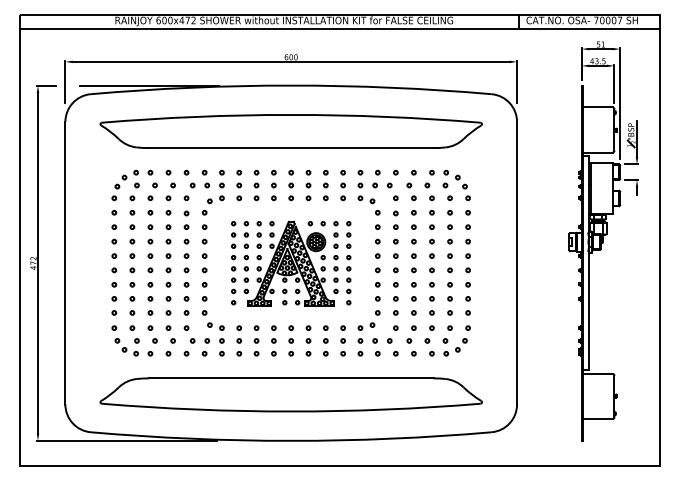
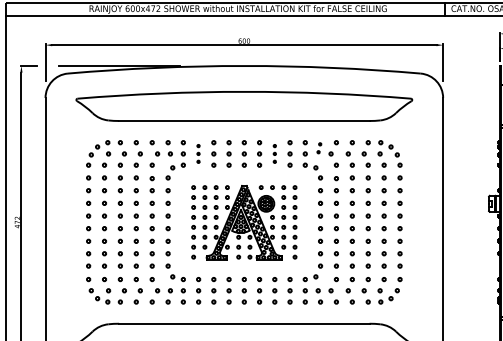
part: (376, 178) -> (319, 147), size x0.7
part: (238, 185) -> (197, 153), size x0.7
part: (325, 185) -> (274, 153), size x0.7

